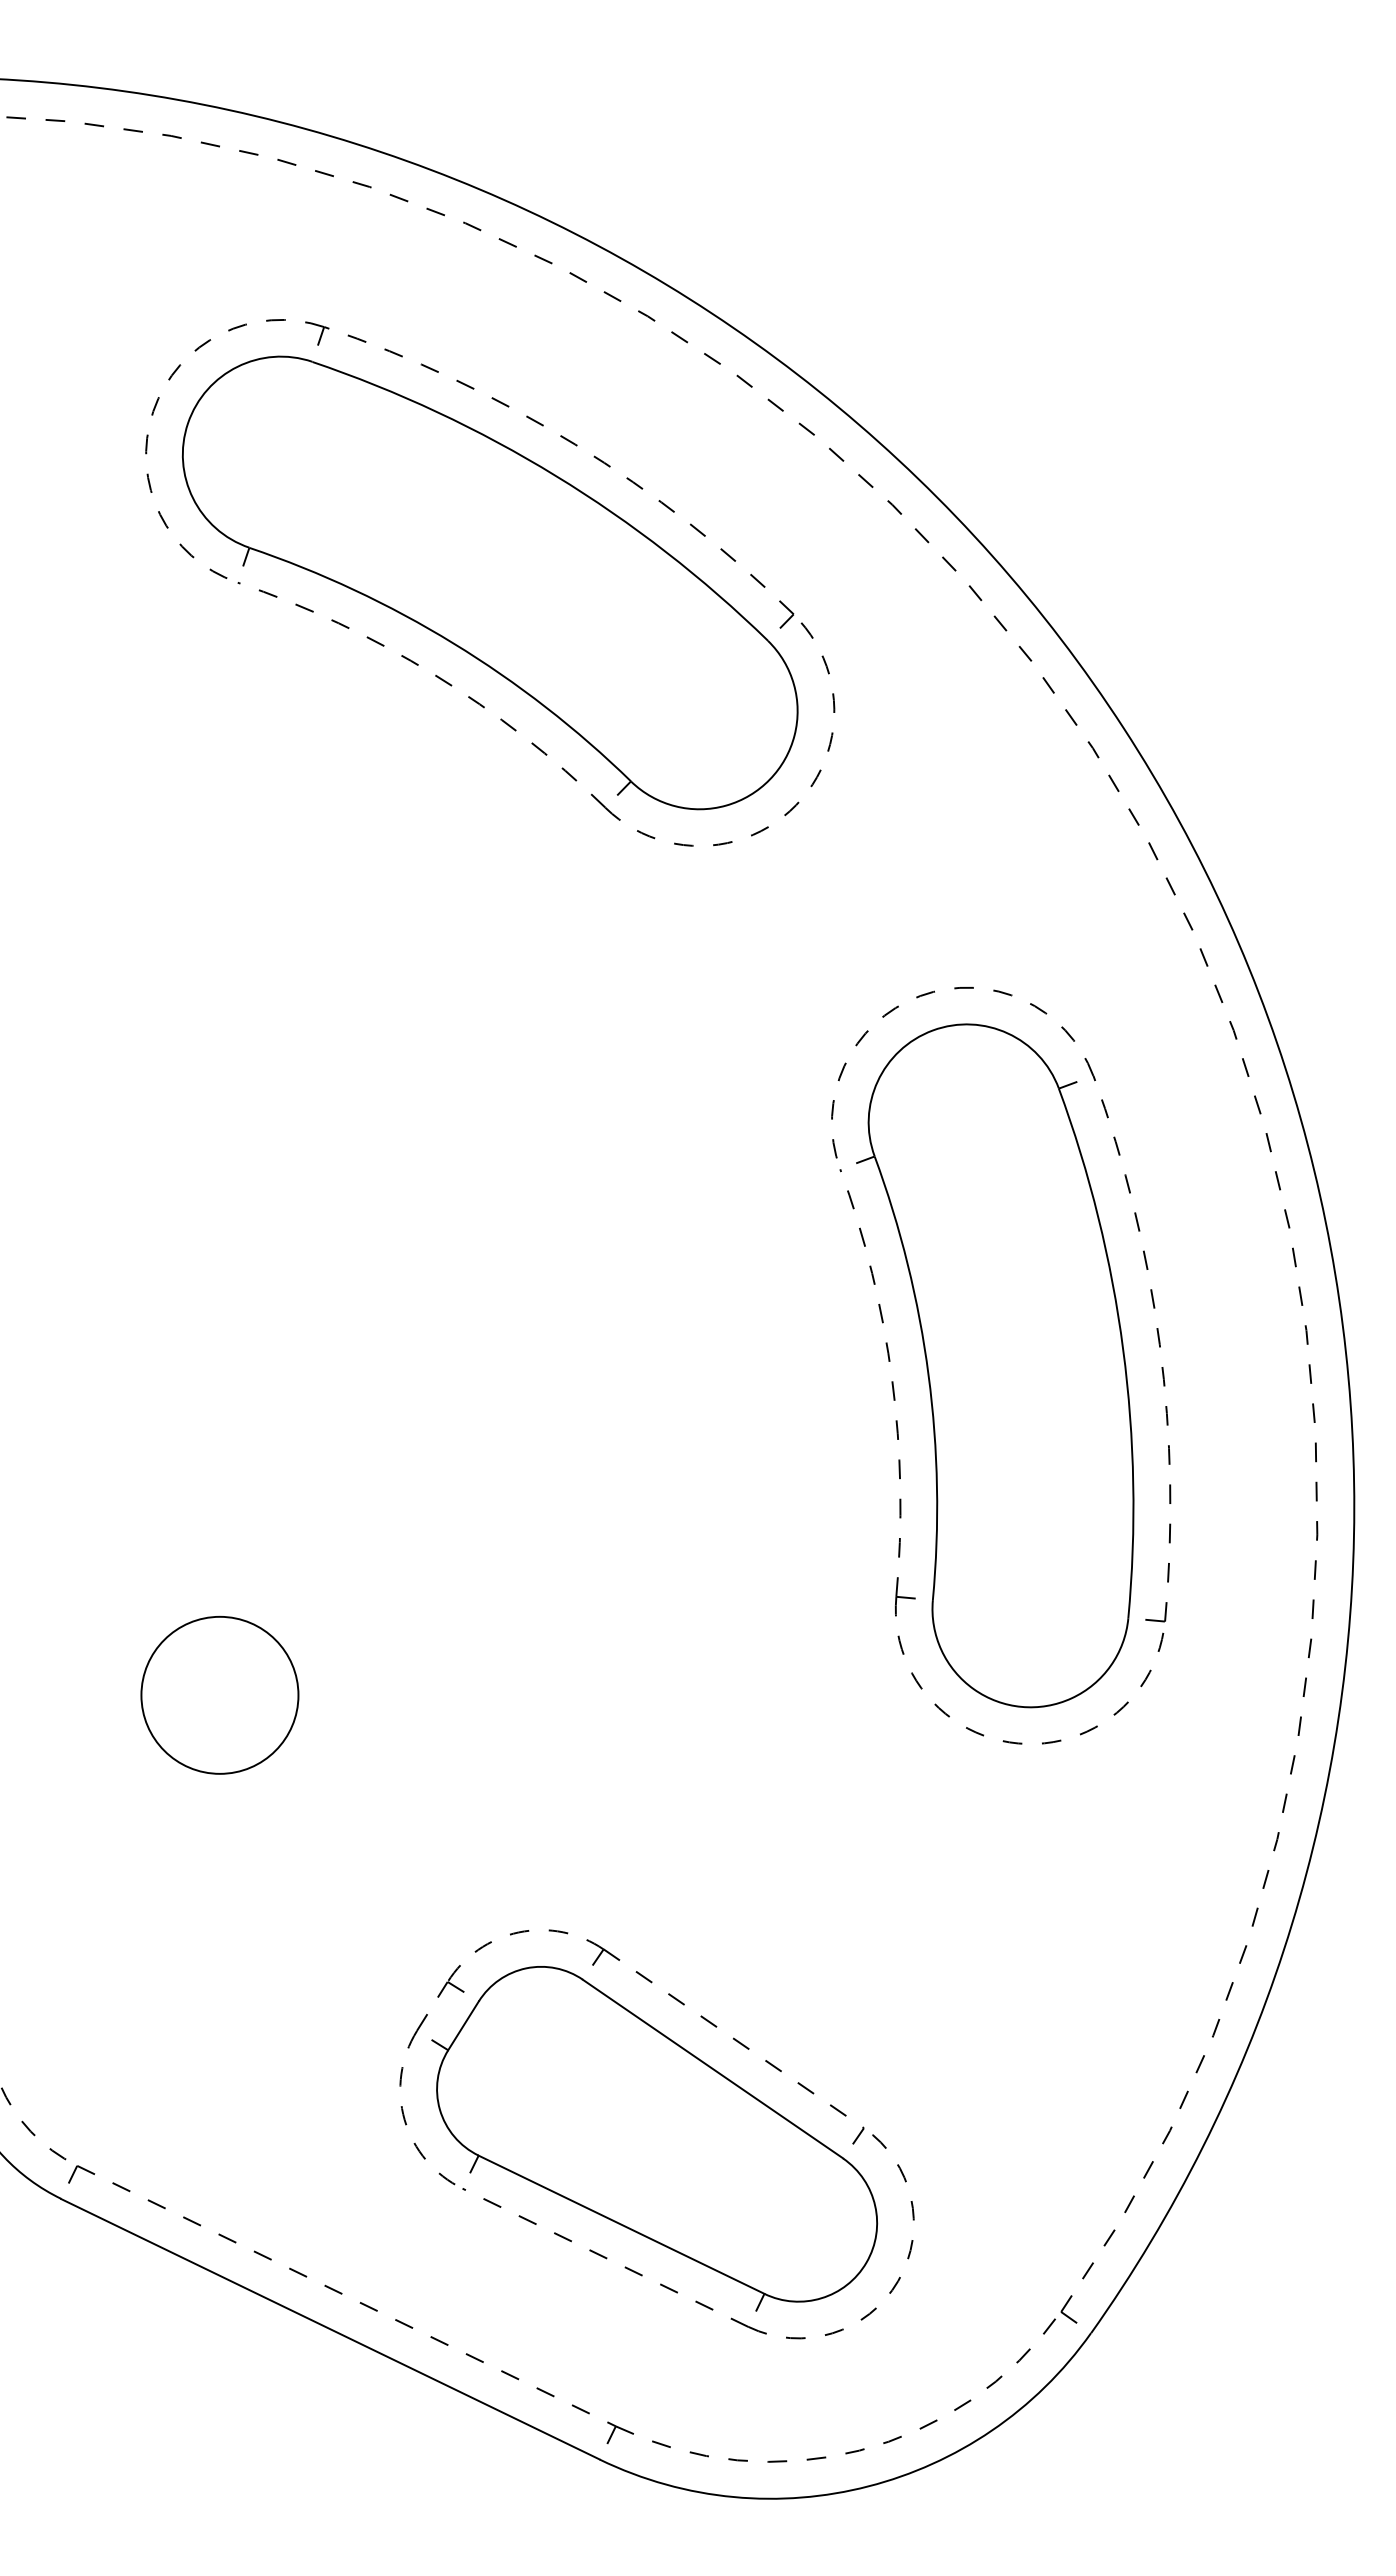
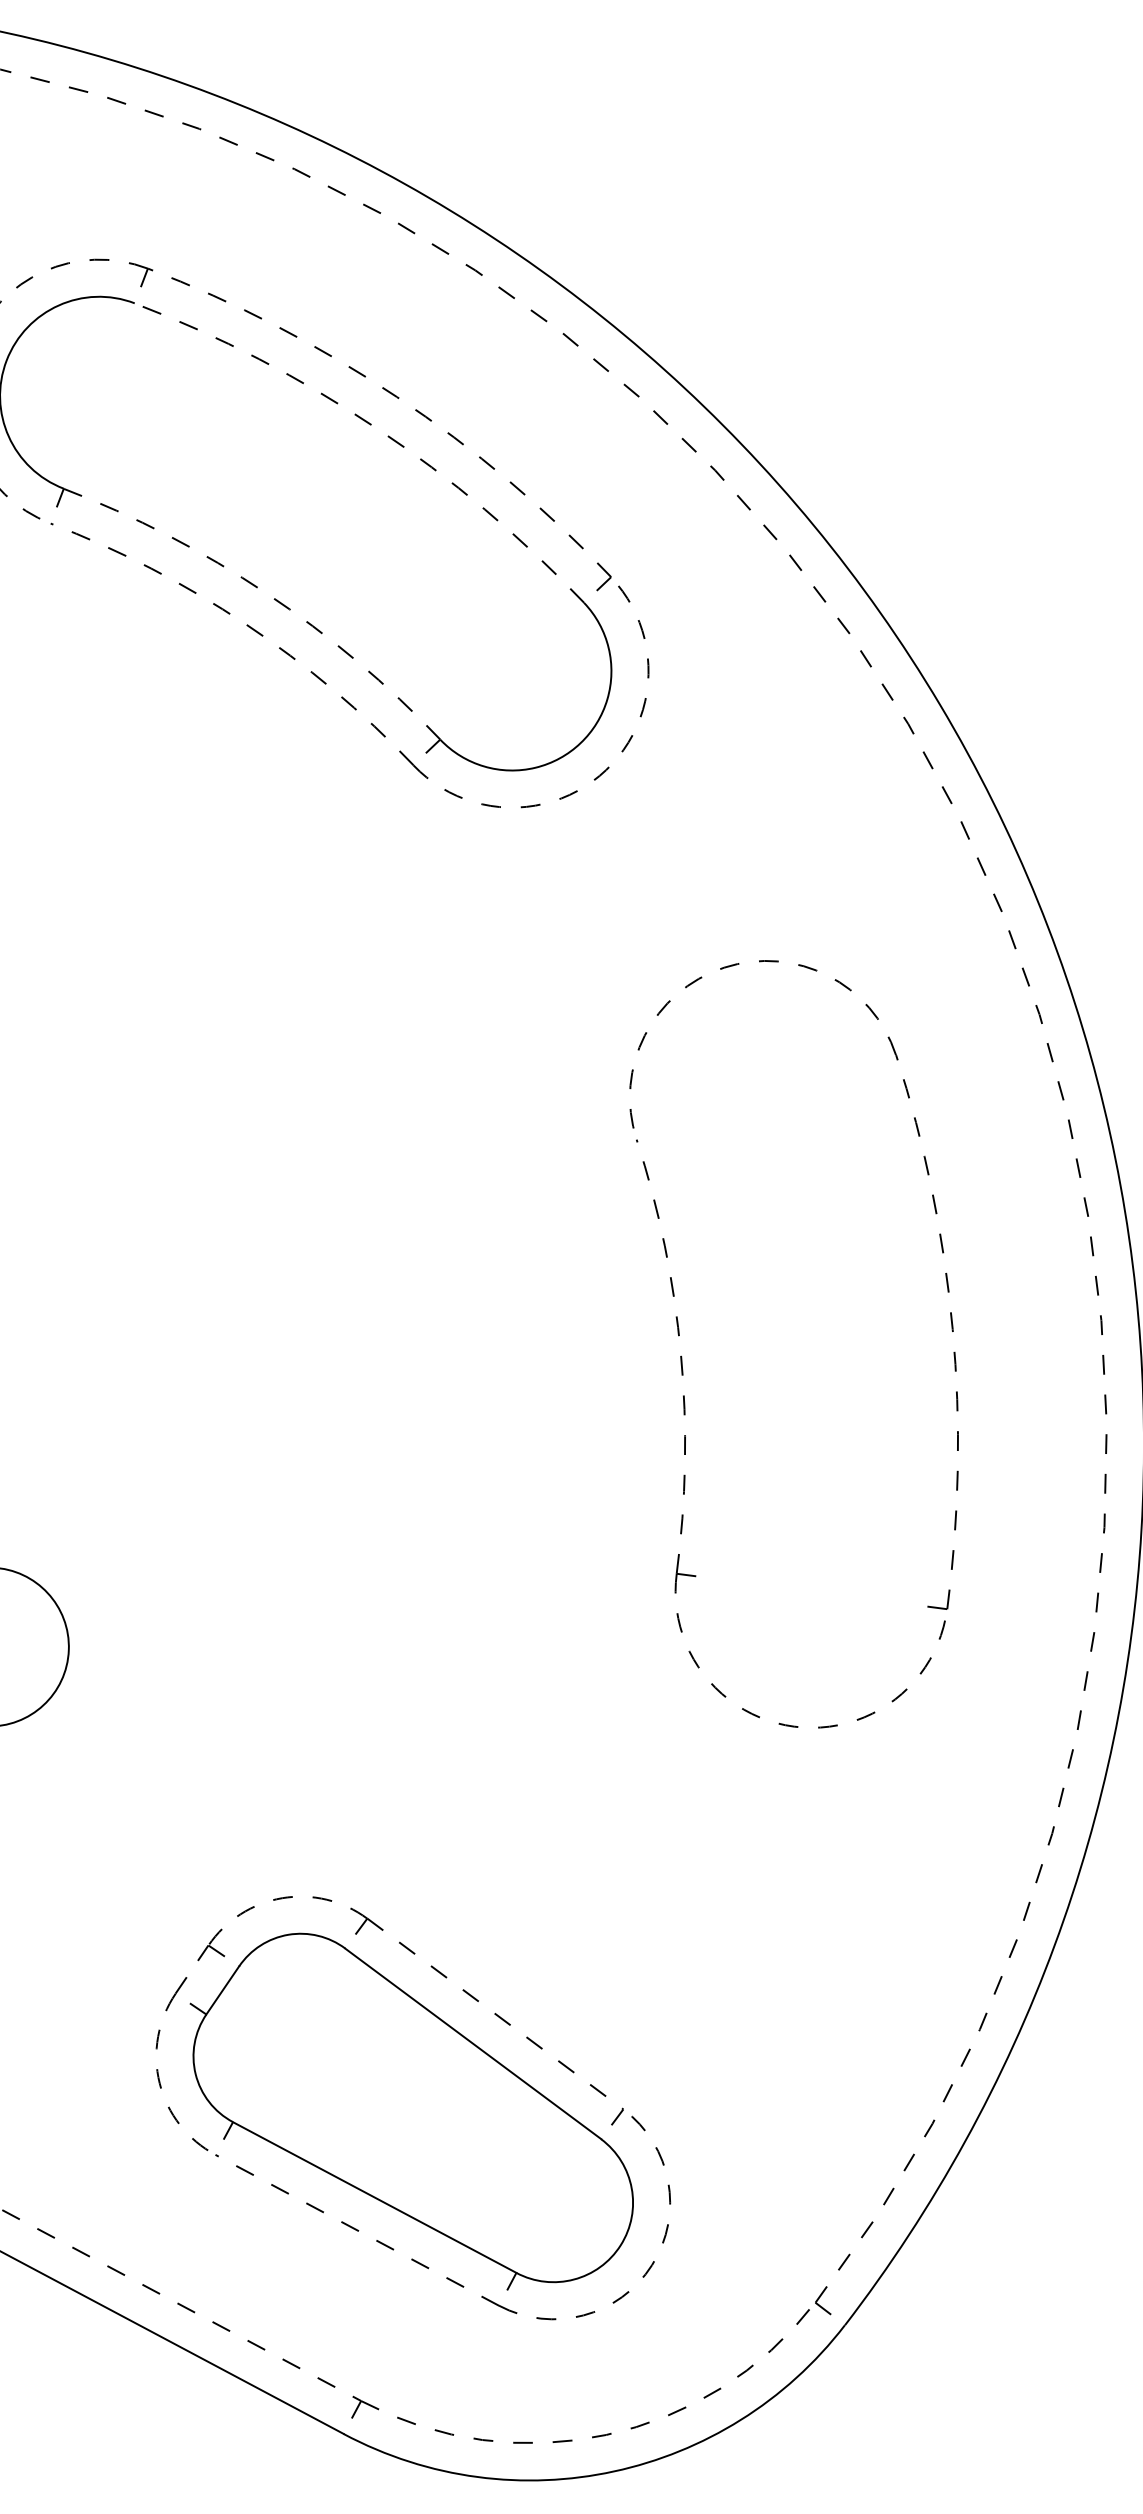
arc: (555, 475) -> (375, 427), solid -> dashed
arc: (453, 643) -> (266, 593), solid -> dashed
part: (995, 1365) -> (785, 1343), removed

